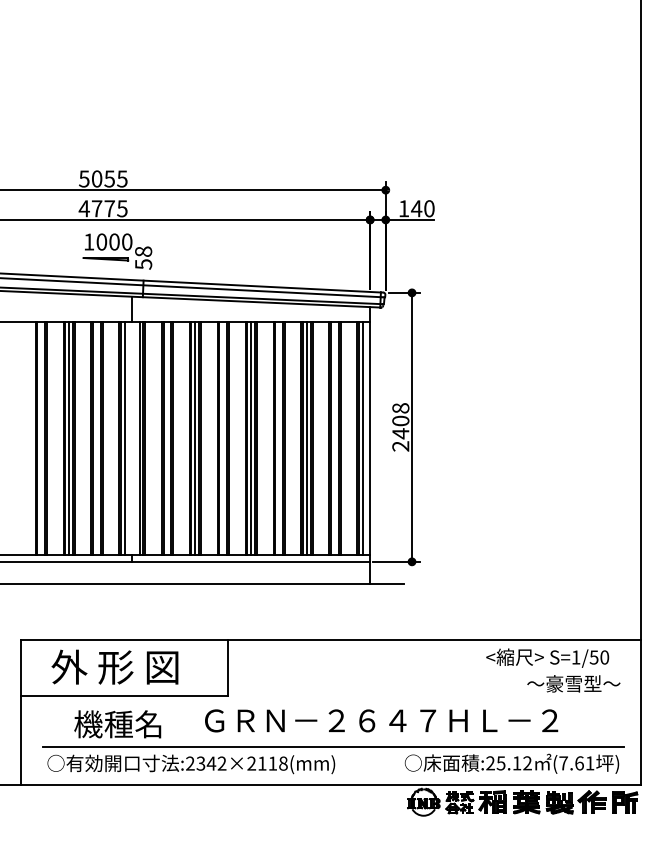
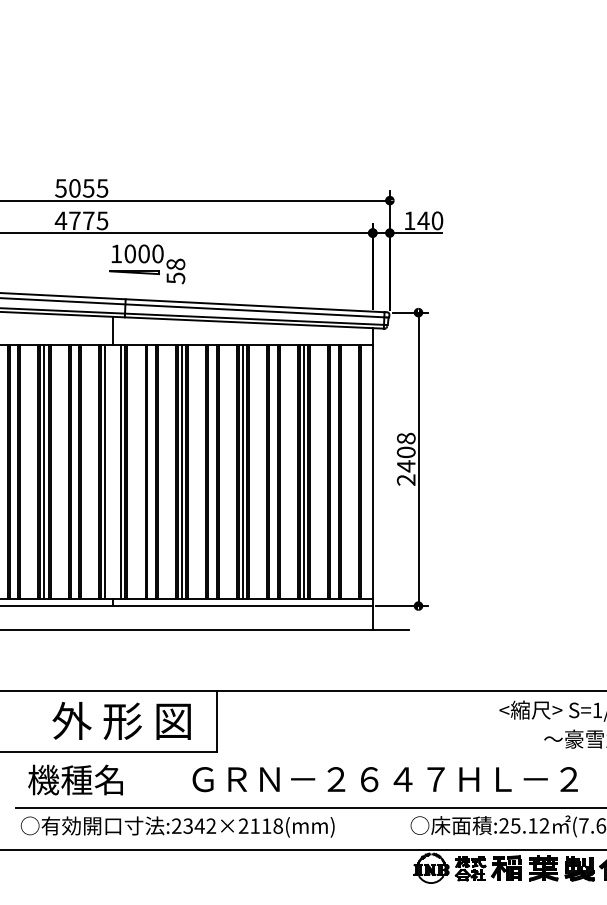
part: (117, 251) -> (147, 264), moved
line: (362, 438) -> (364, 471), removed
text: (114, 666) -> (121, 720), moved
text: (117, 724) -> (75, 780), moved

